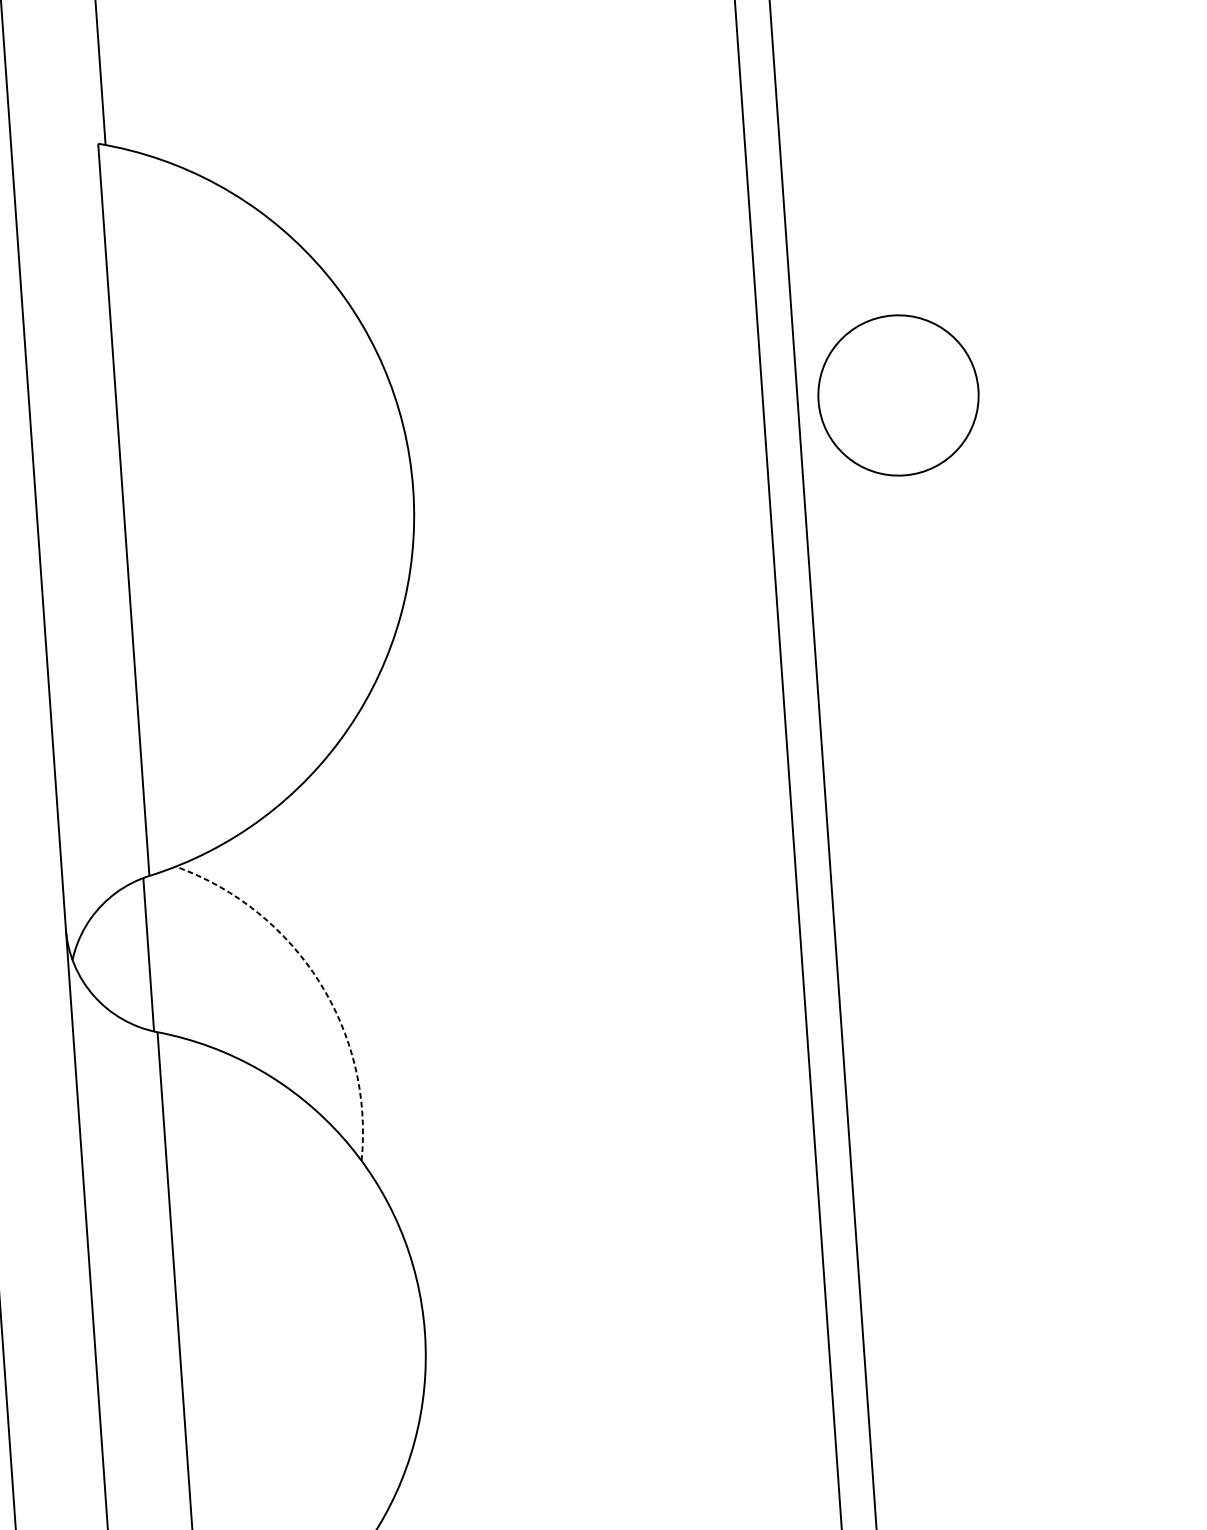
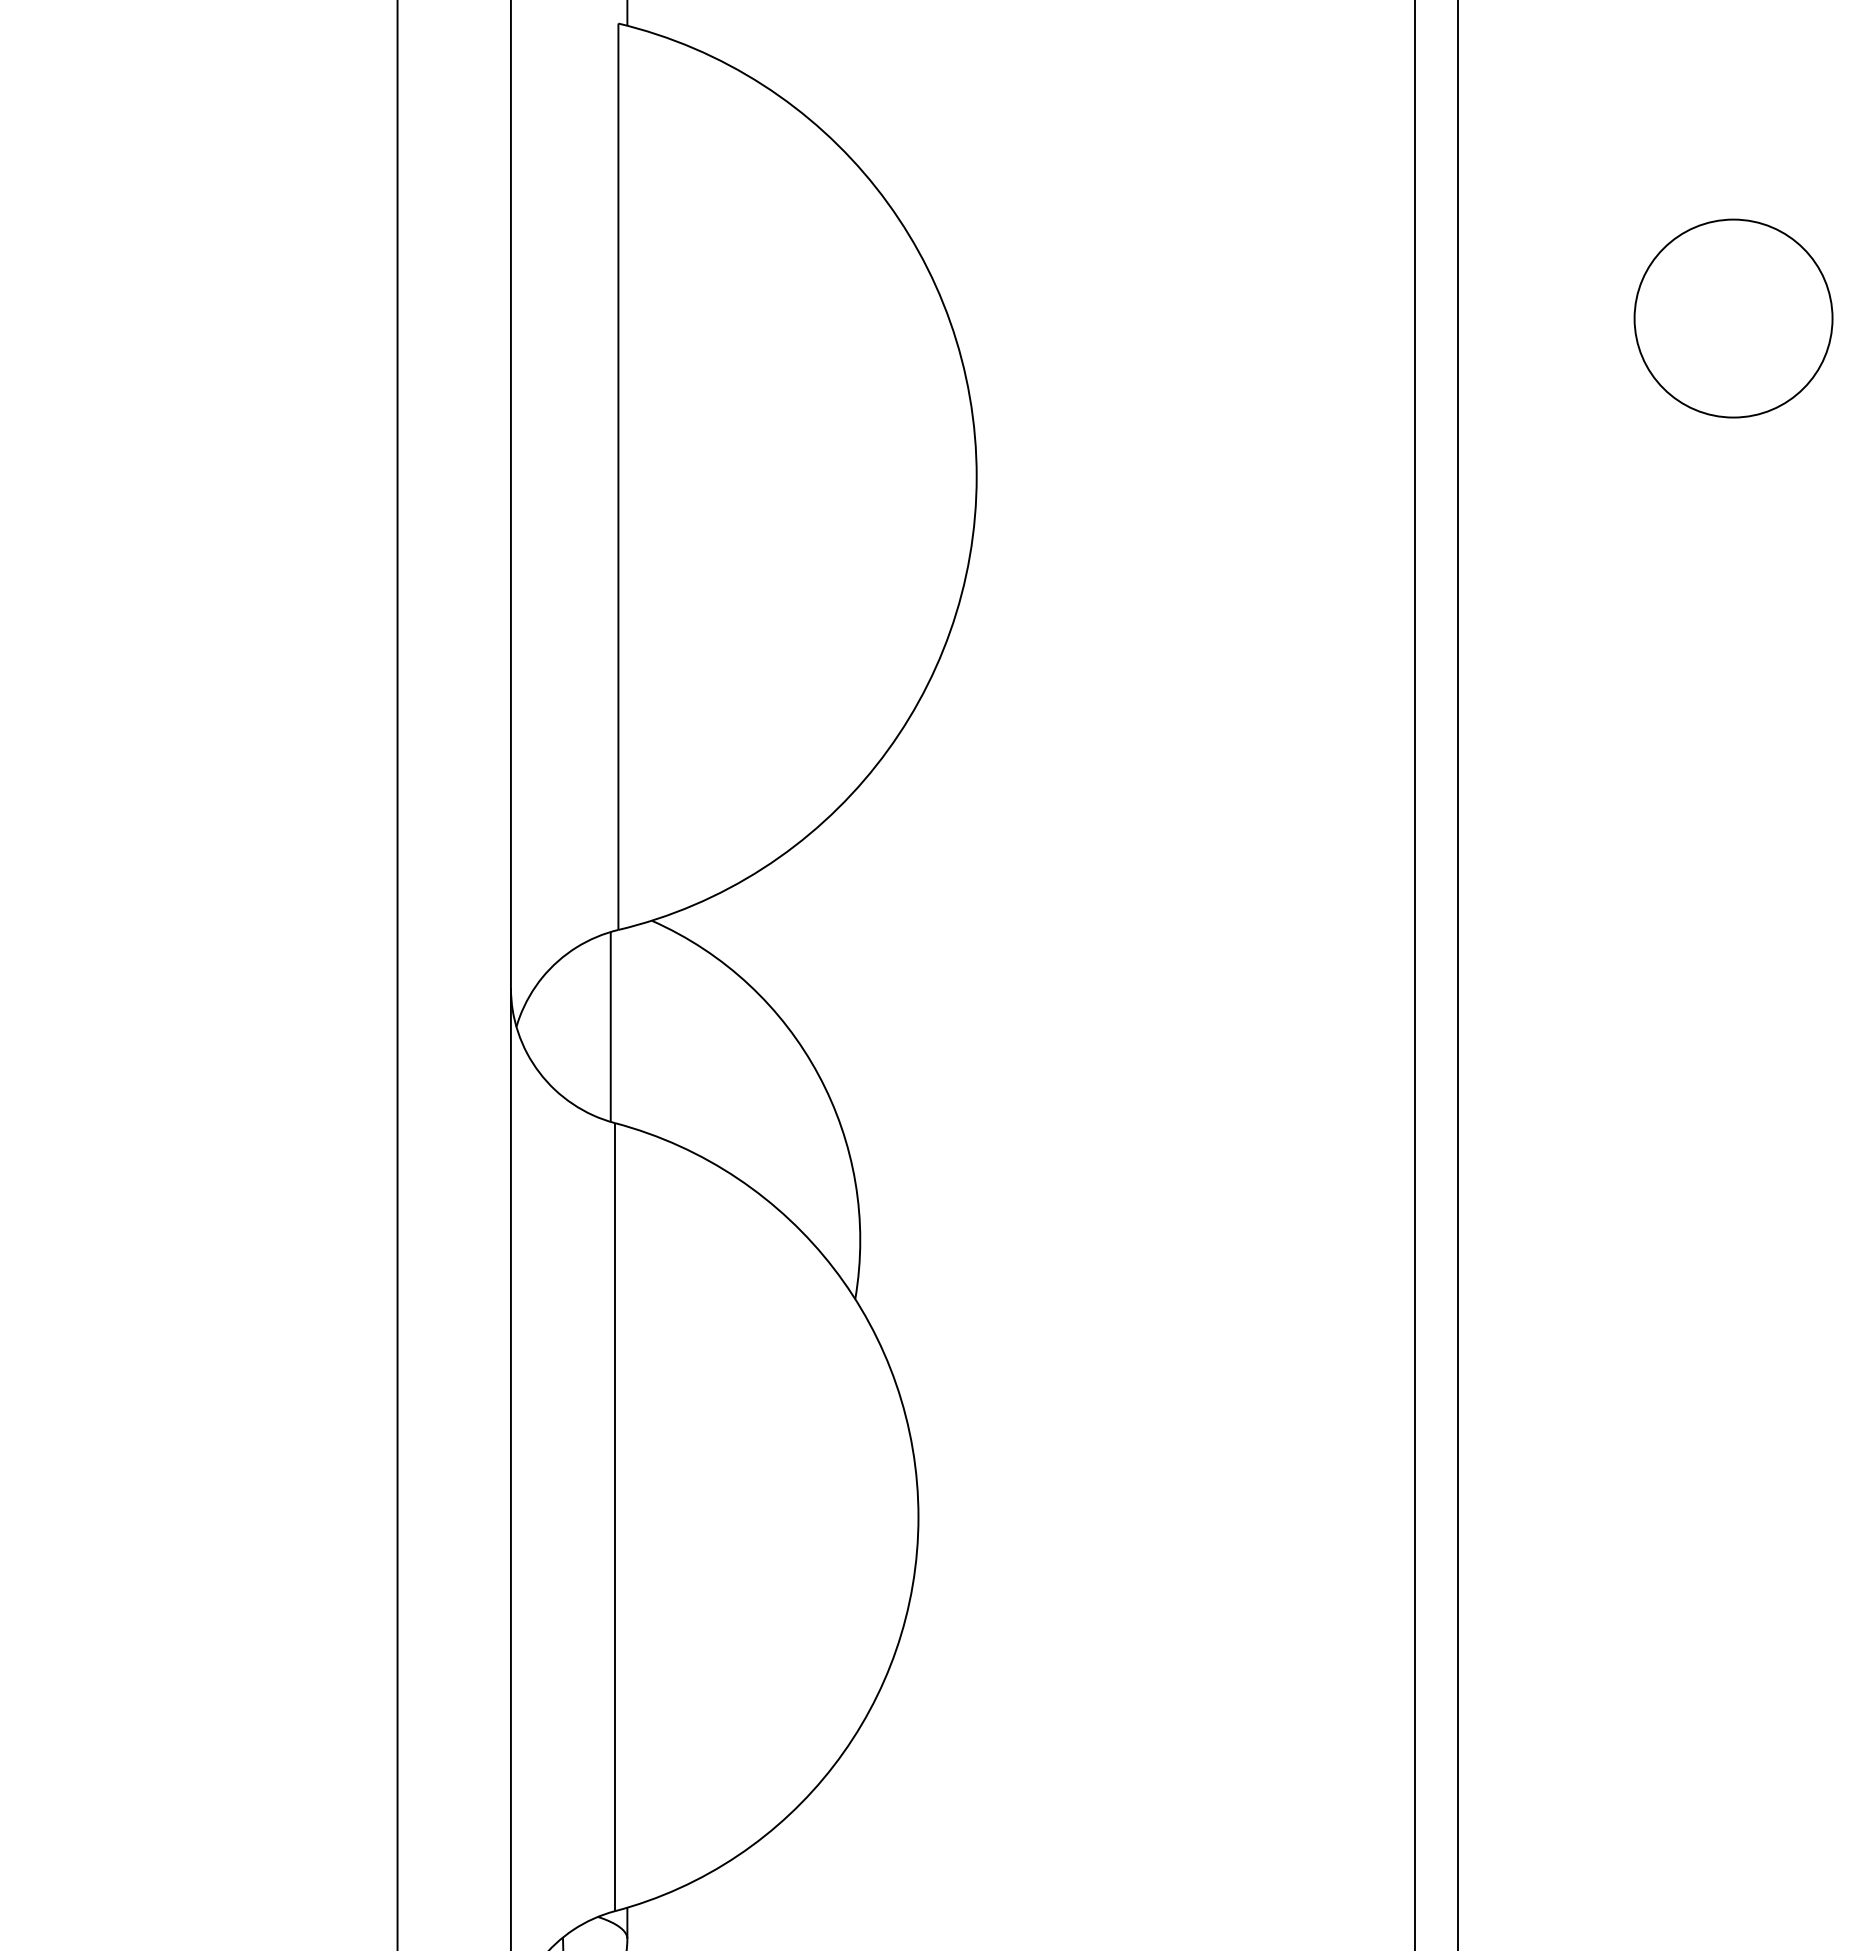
circle: (898, 395) -> (1733, 318), moved
arc: (319, 981) -> (818, 1074), dashed -> solid

